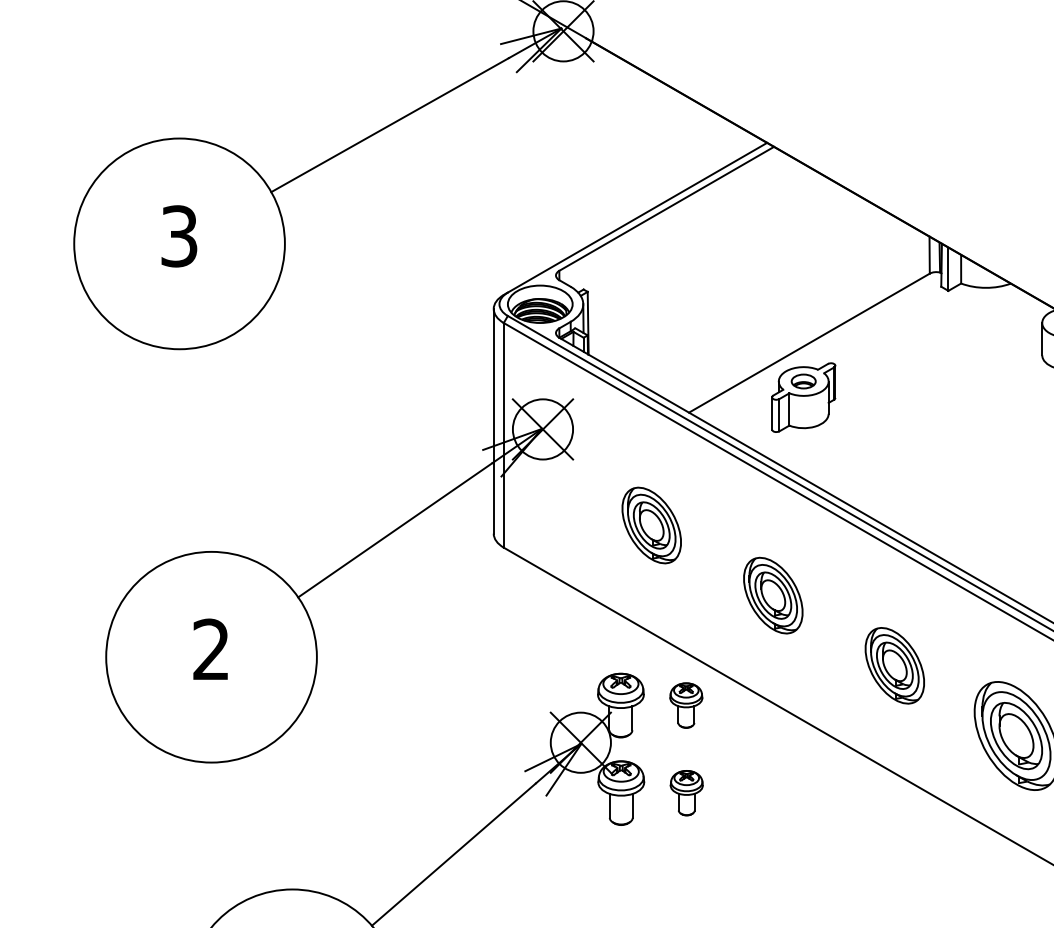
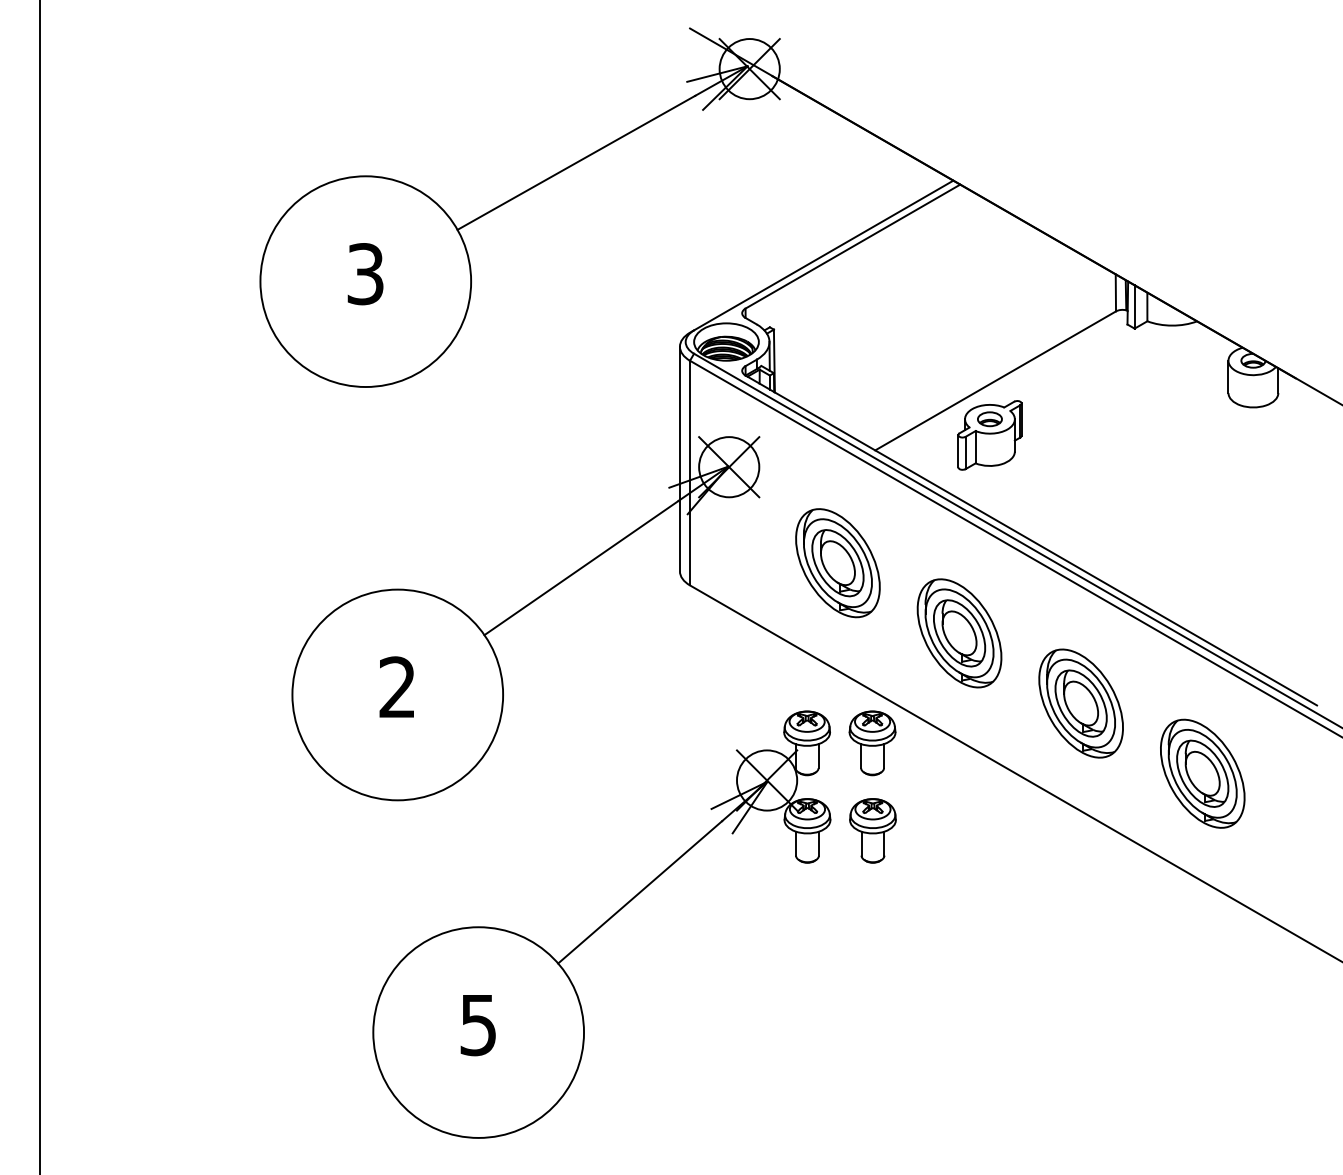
part: (651, 525) -> (837, 563), size x1.43
part: (773, 595) -> (959, 633), size x1.43
part: (894, 665) -> (1080, 703), size x1.43
part: (686, 705) -> (872, 743), size x1.43
part: (686, 792) -> (872, 830), size x1.43

